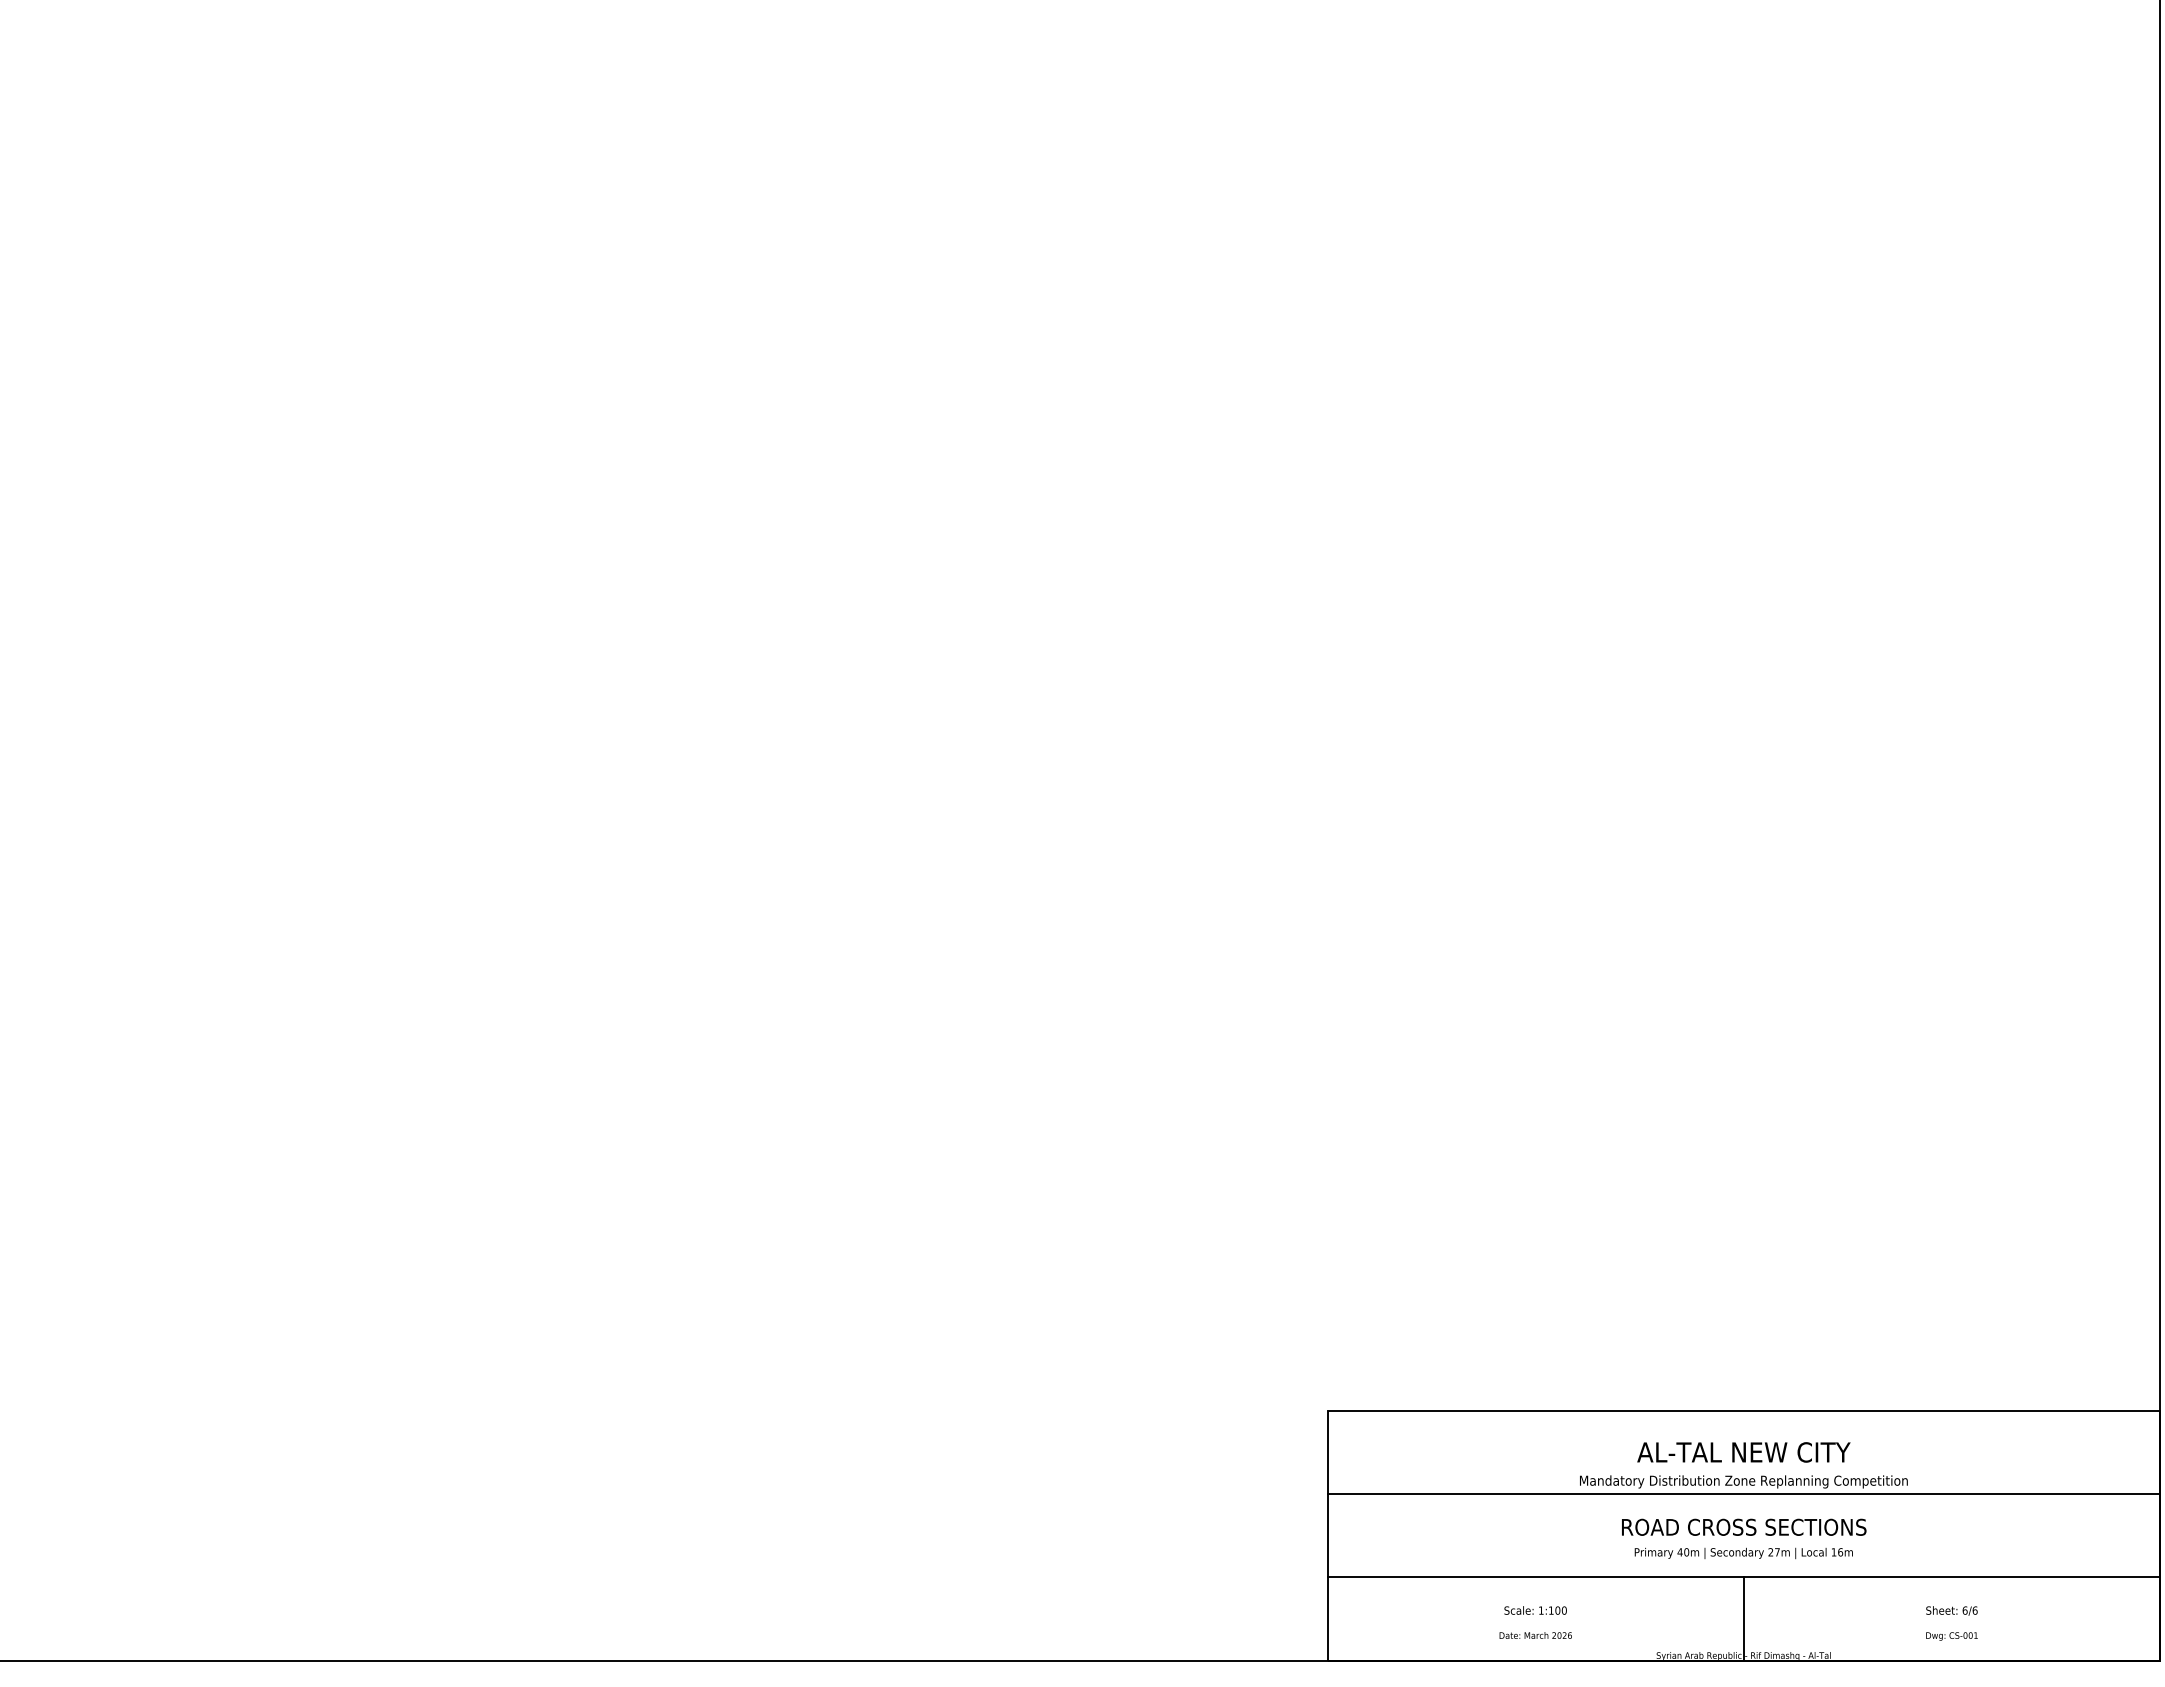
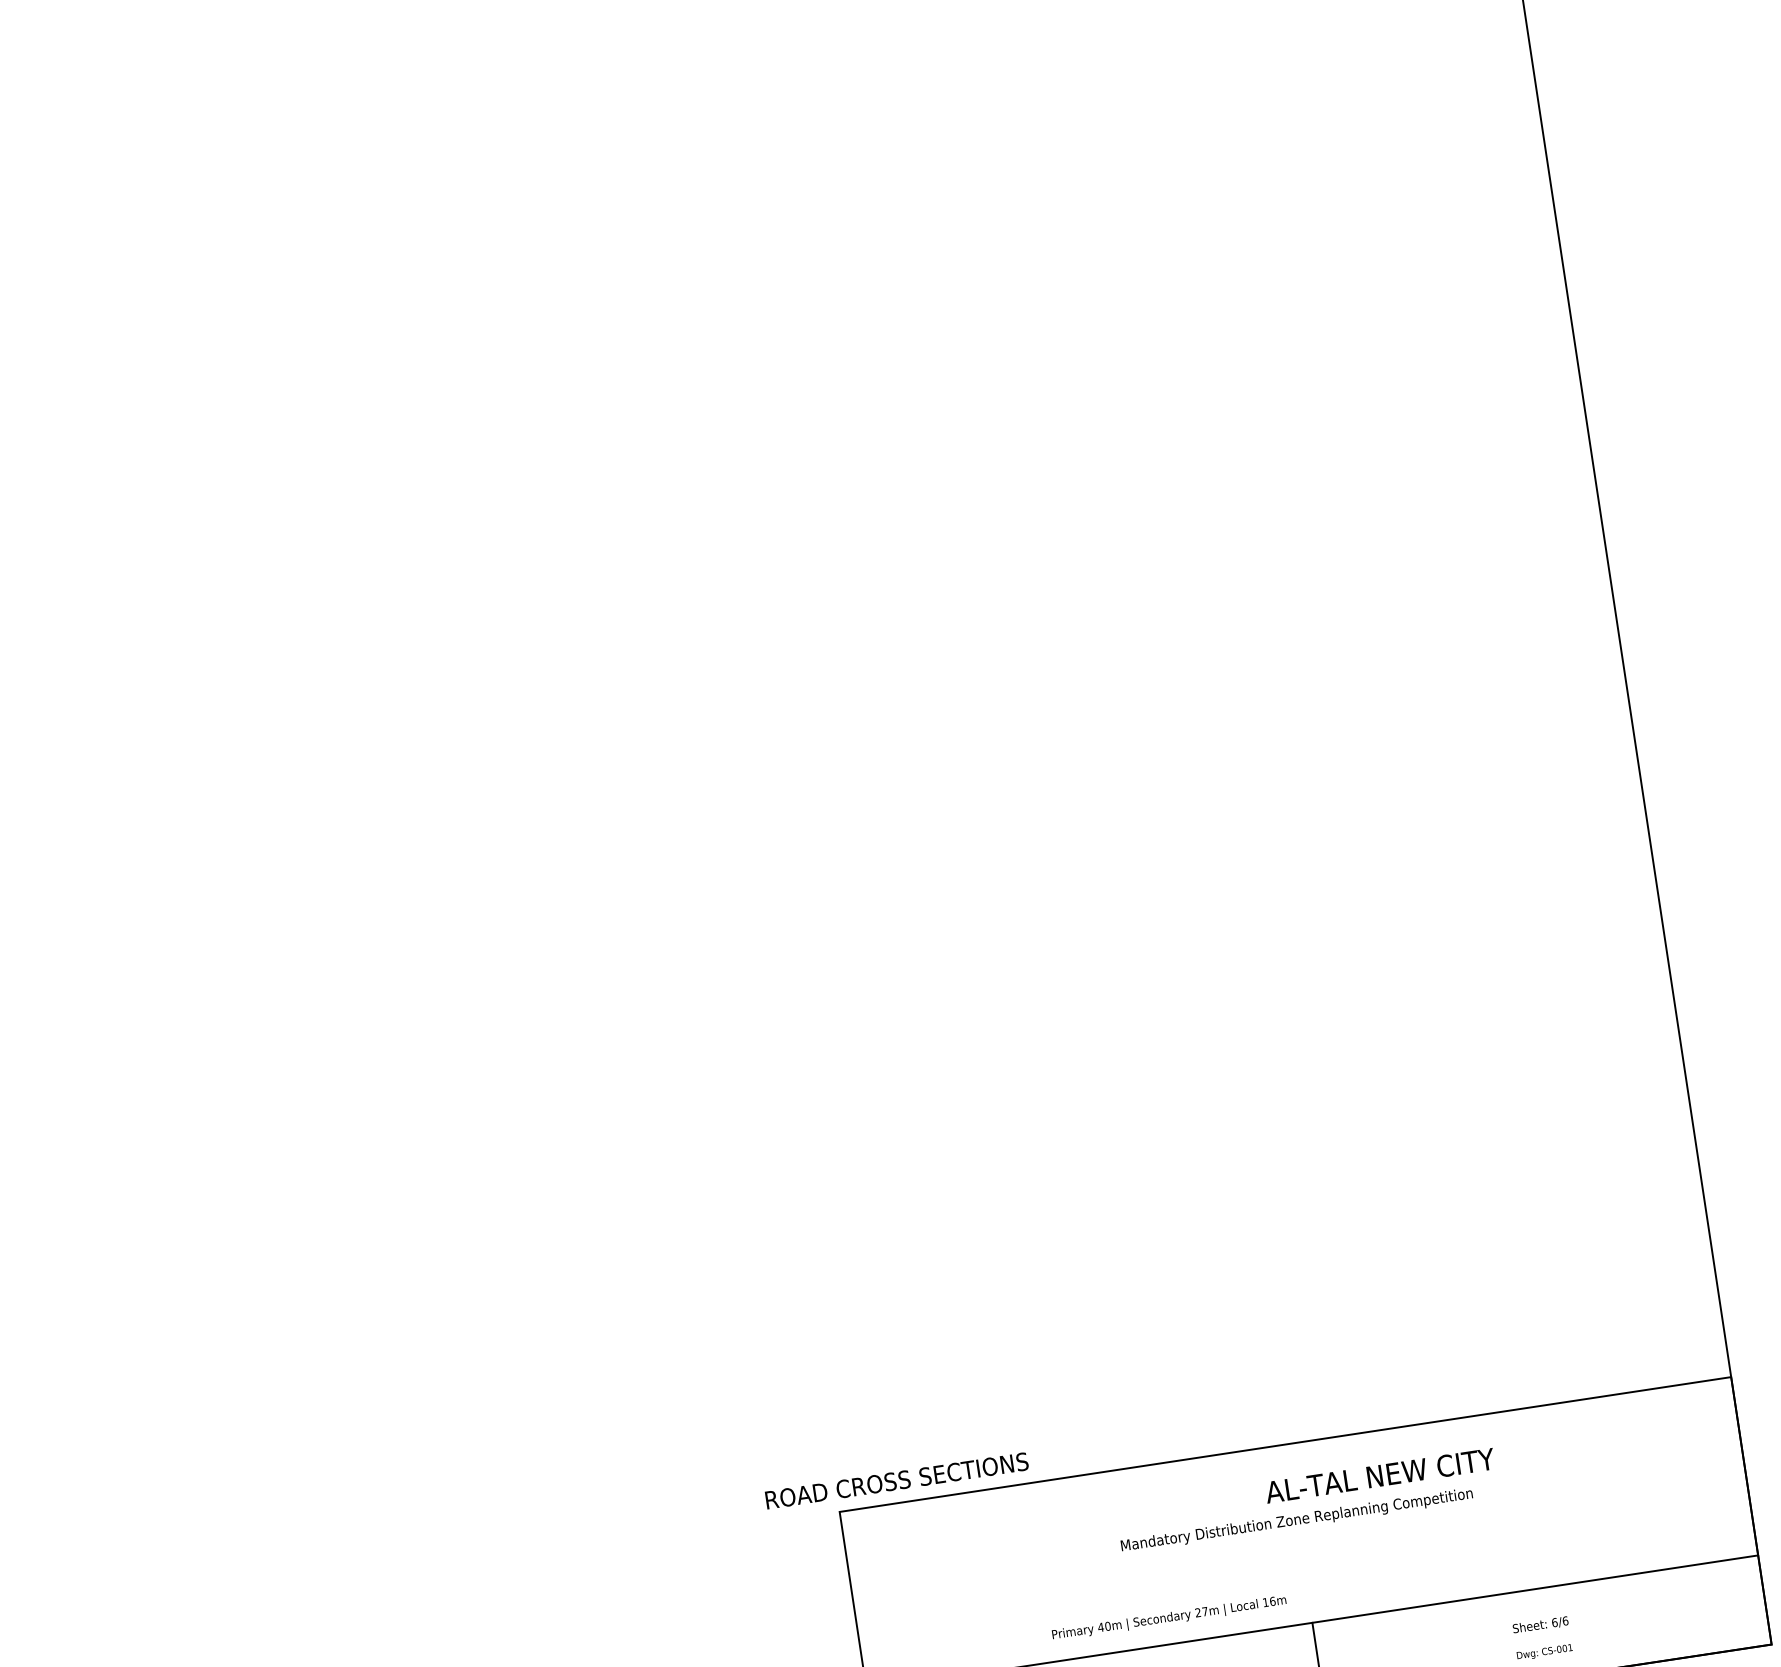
text: (1743, 1452) -> (1379, 1475), moved
line: (1743, 1494) -> (1298, 1534), removed
text: (1744, 1526) -> (897, 1479), moved
text: (1743, 1553) -> (1169, 1618), moved

